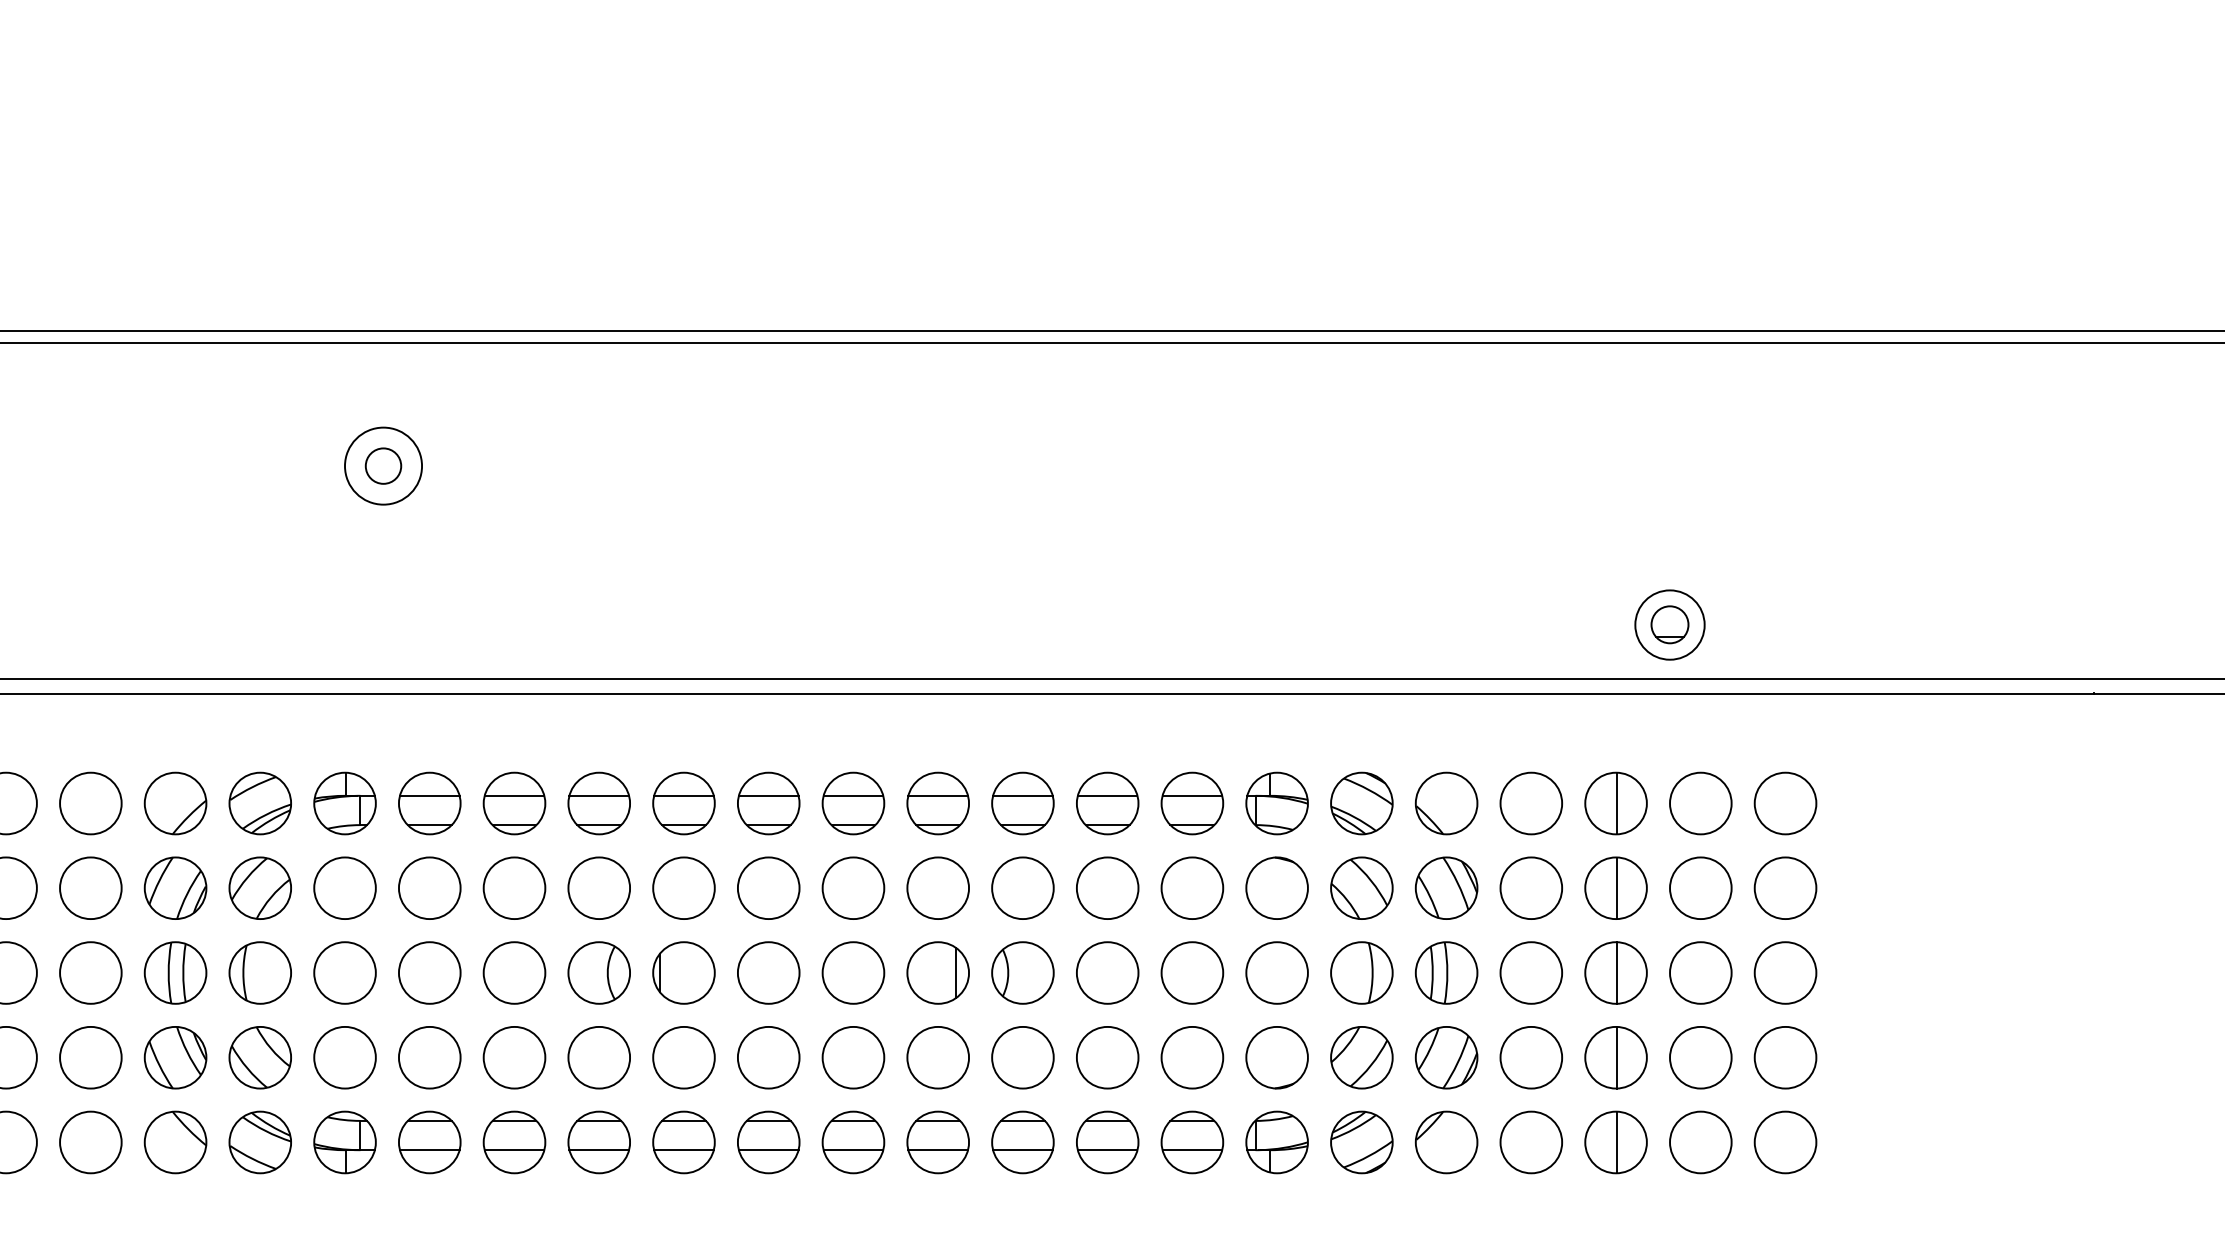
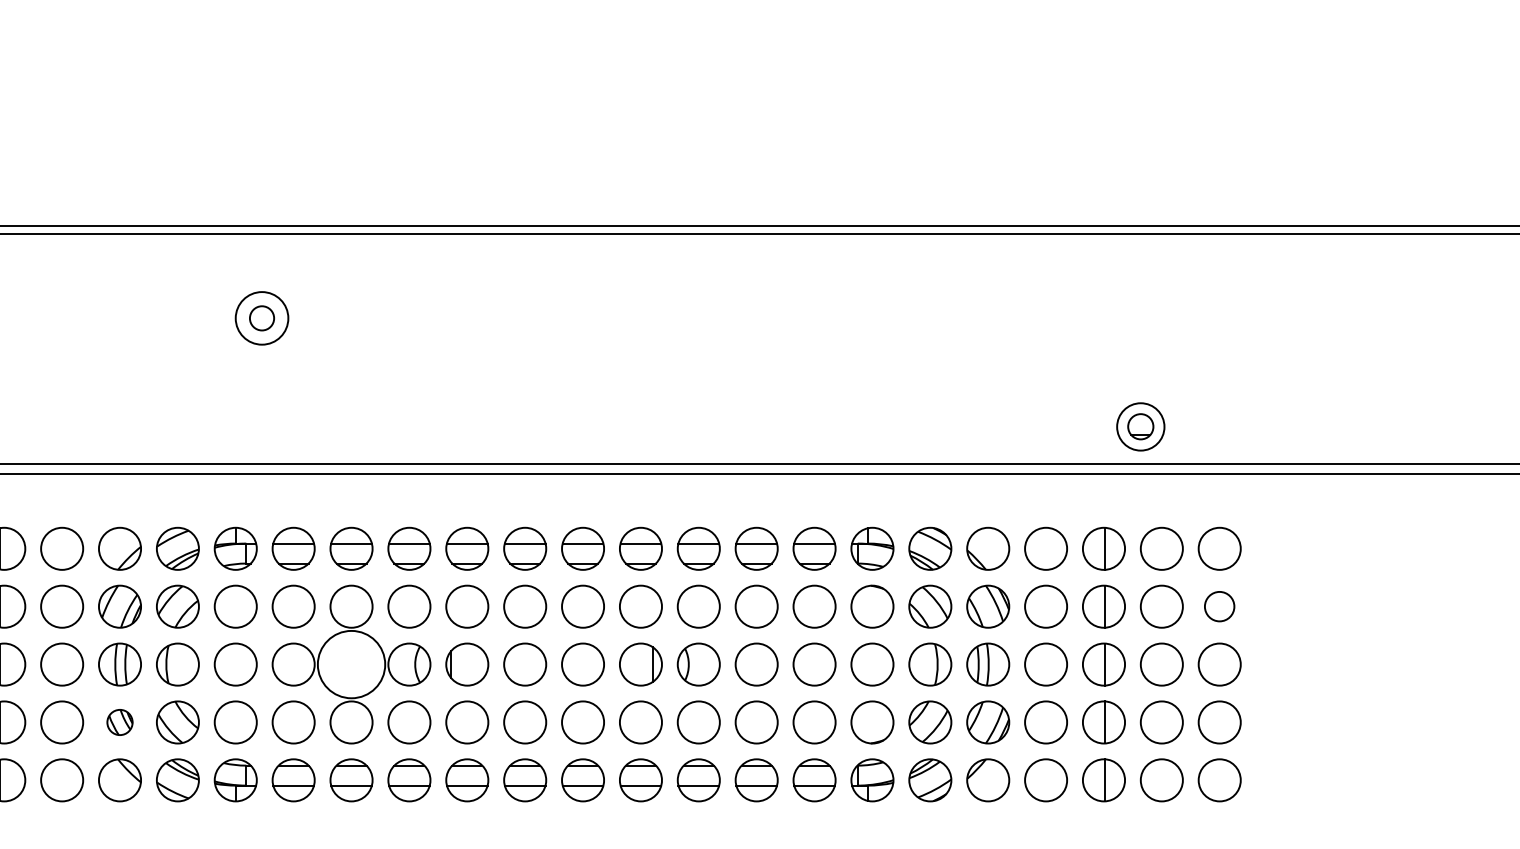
circle: (1785, 887) -> (1219, 606), size x0.7
circle: (514, 972) -> (351, 664), size x1.6
part: (174, 1057) -> (119, 722), size x0.6

